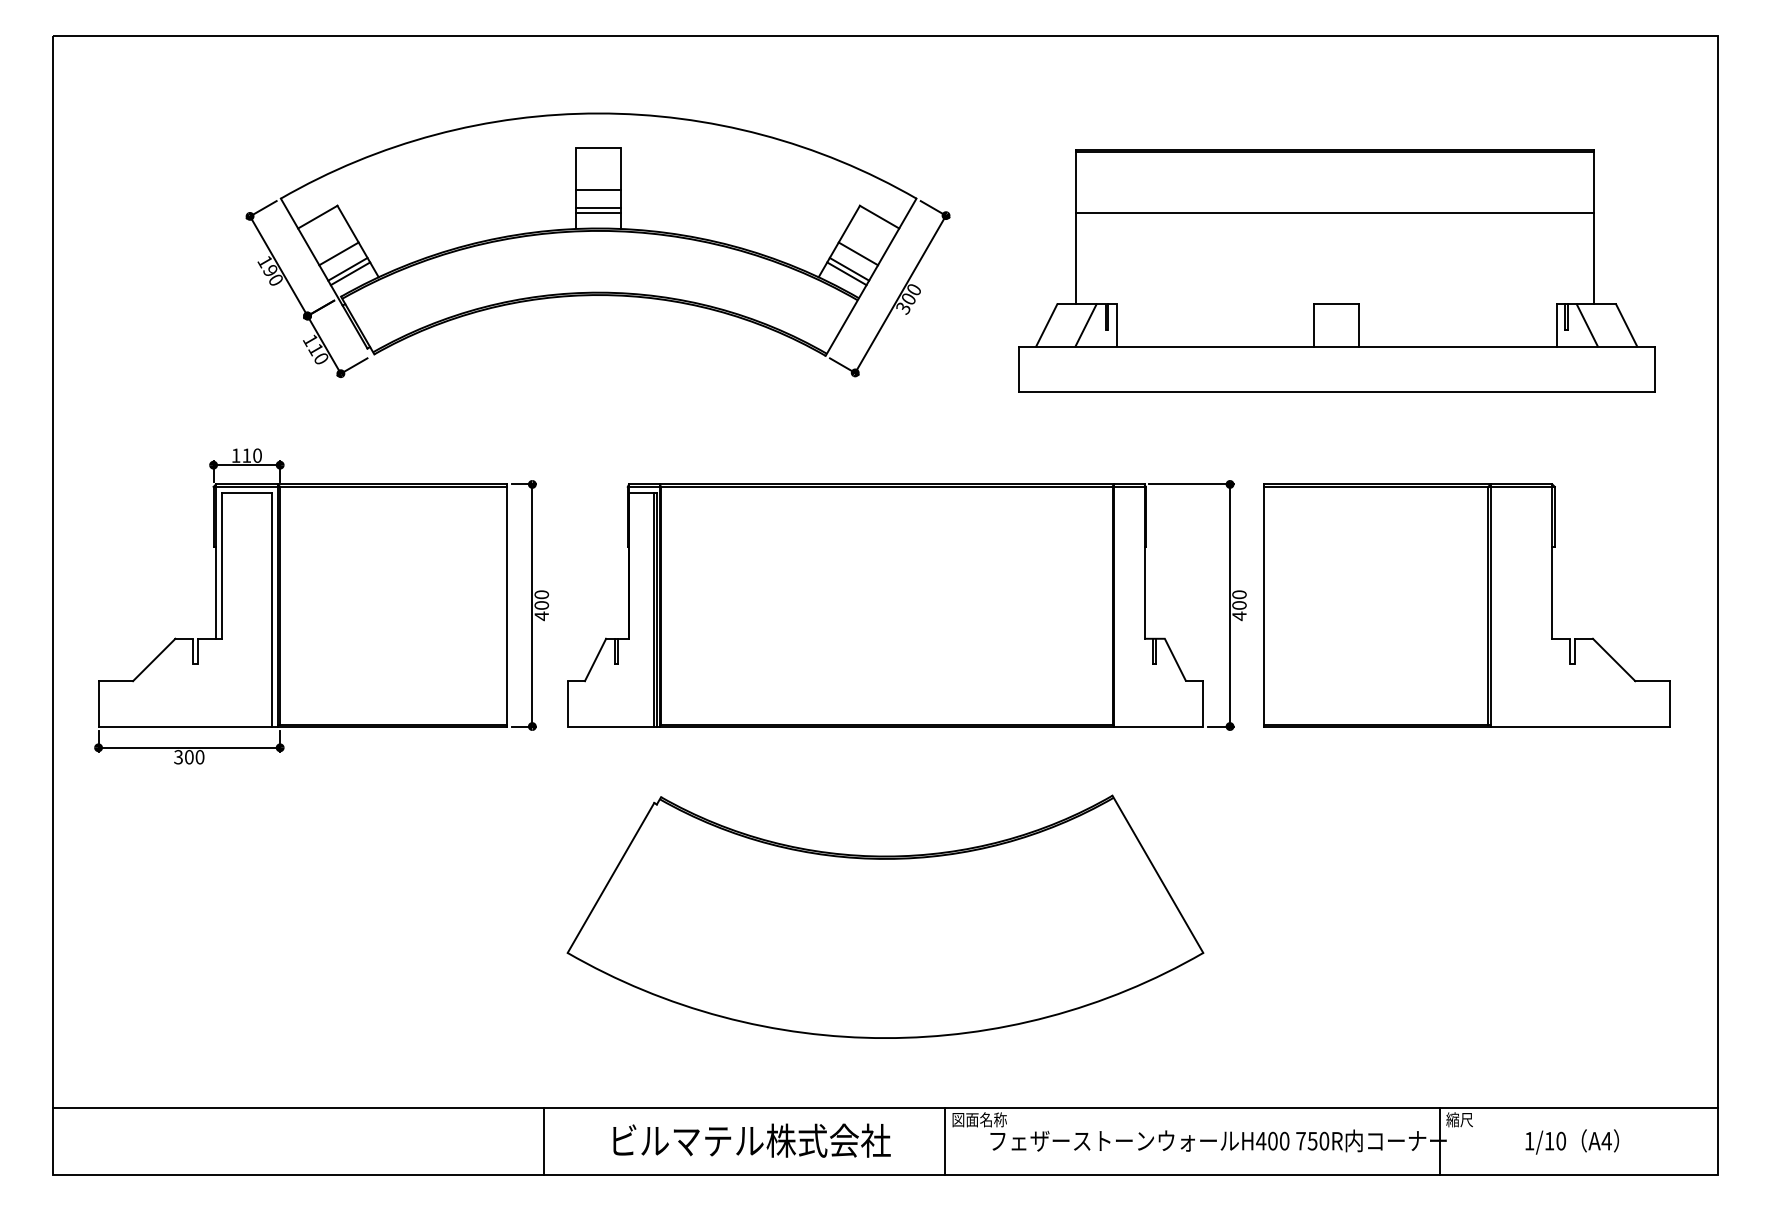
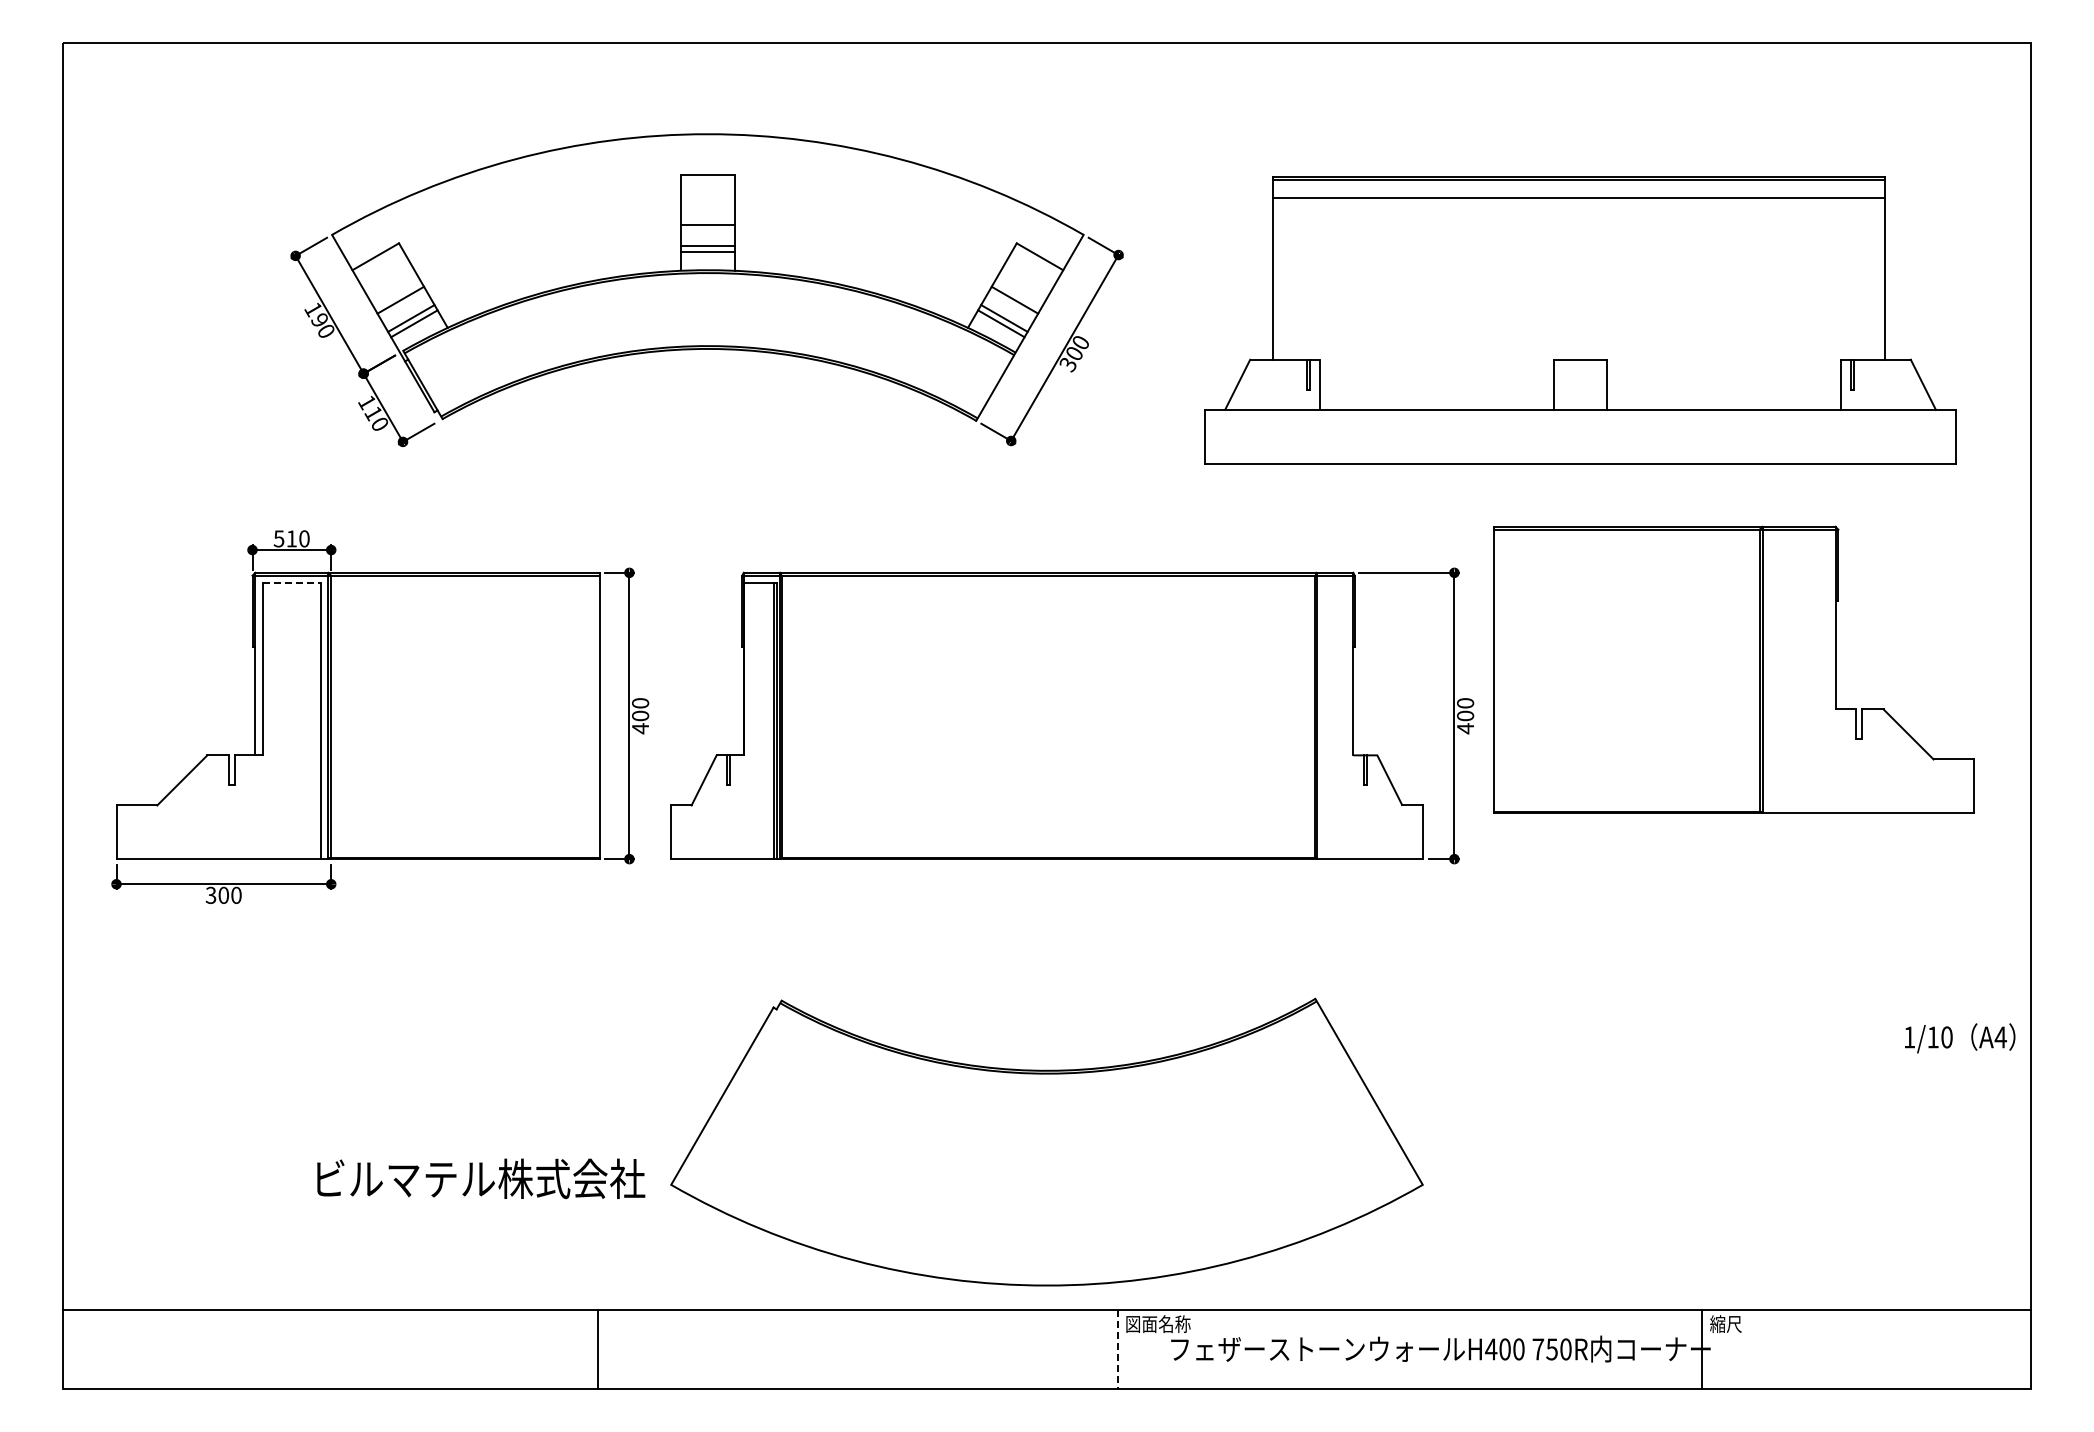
line: (1334, 212) -> (1578, 197), moved
line: (1085, 325) -> (1283, 384), removed
line: (1587, 325) -> (1876, 384), removed
text: (235, 455) -> (278, 538), 110 -> 510
line: (247, 492) -> (292, 582), solid -> dashed
part: (1466, 605) -> (1733, 669), moved
part: (885, 916) -> (1046, 1141), moved
text: (752, 1140) -> (481, 1178), moved
line: (543, 1141) -> (597, 1349), moved
line: (945, 1141) -> (1117, 1349), solid -> dashed
text: (1572, 1142) -> (1960, 1038), moved

